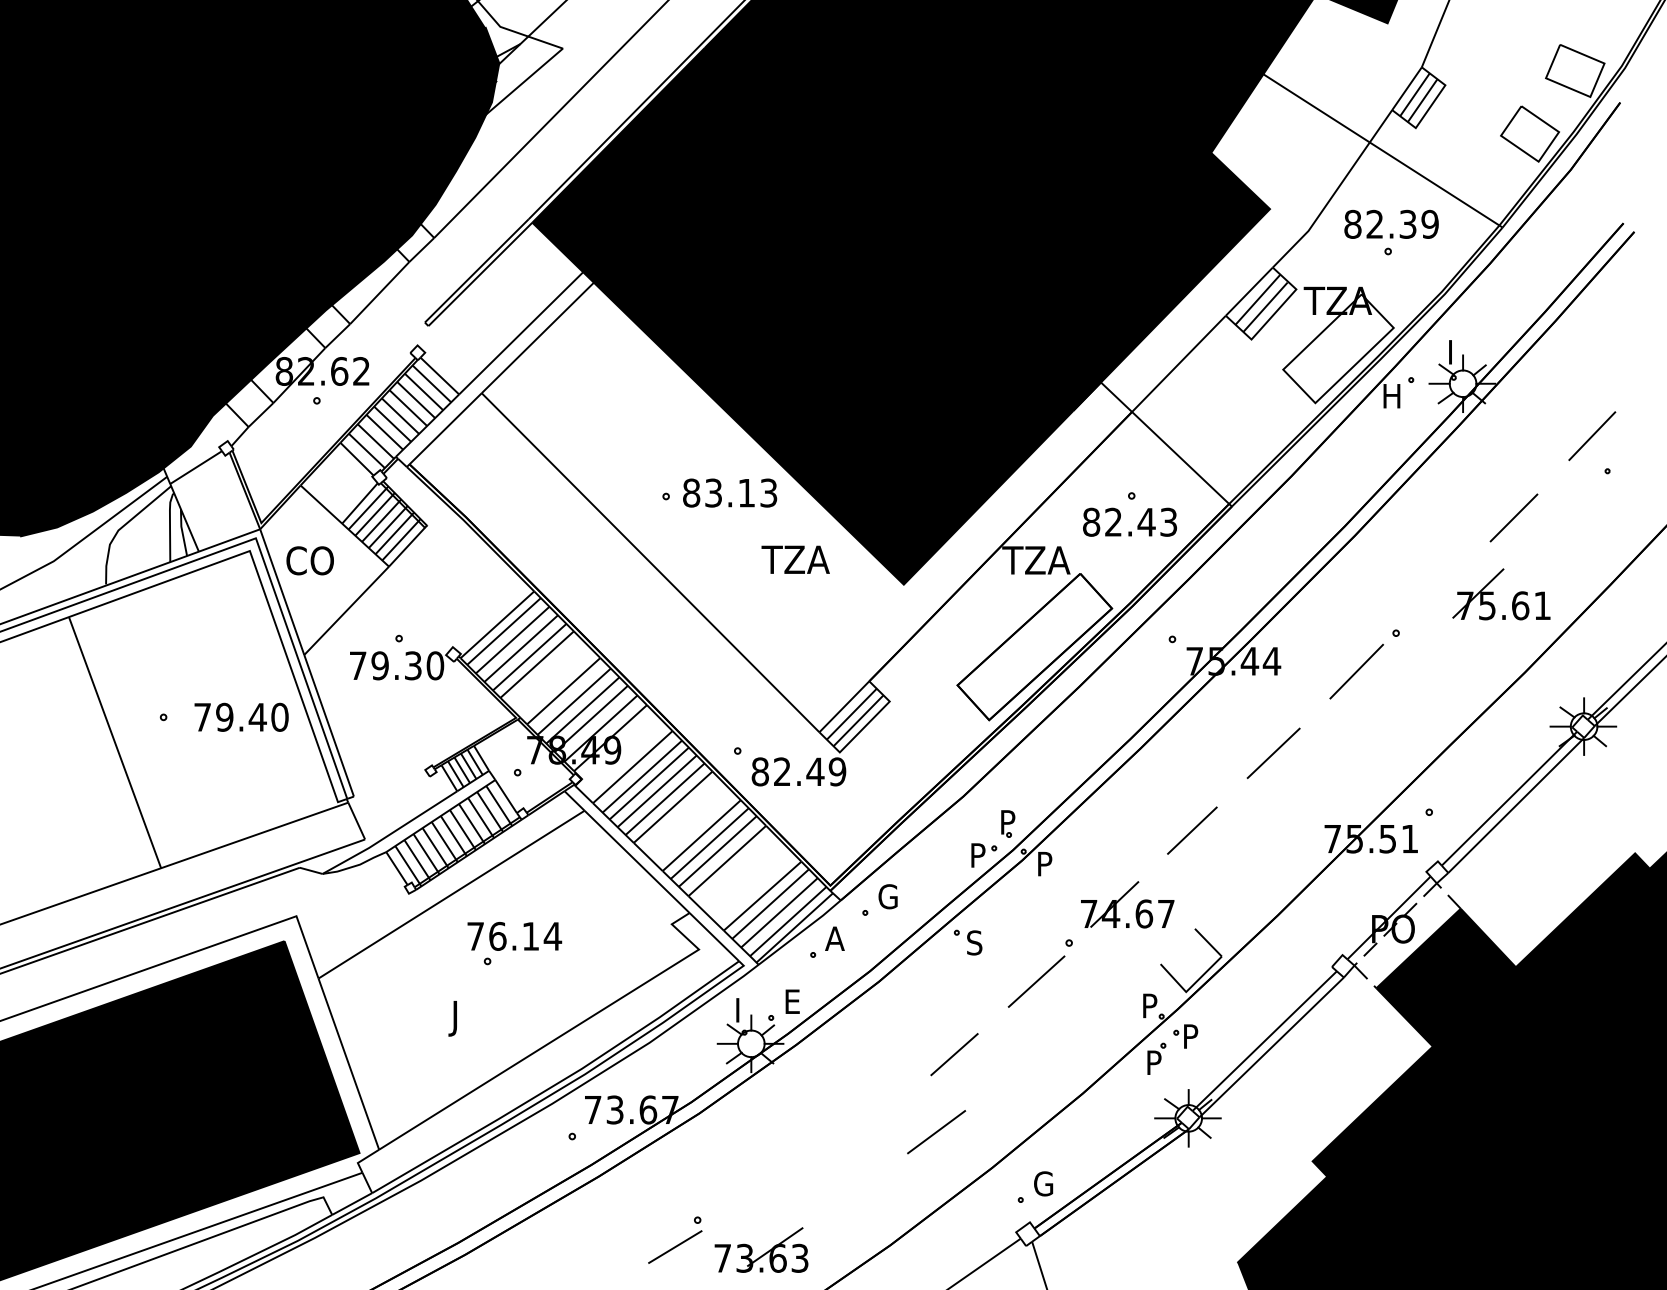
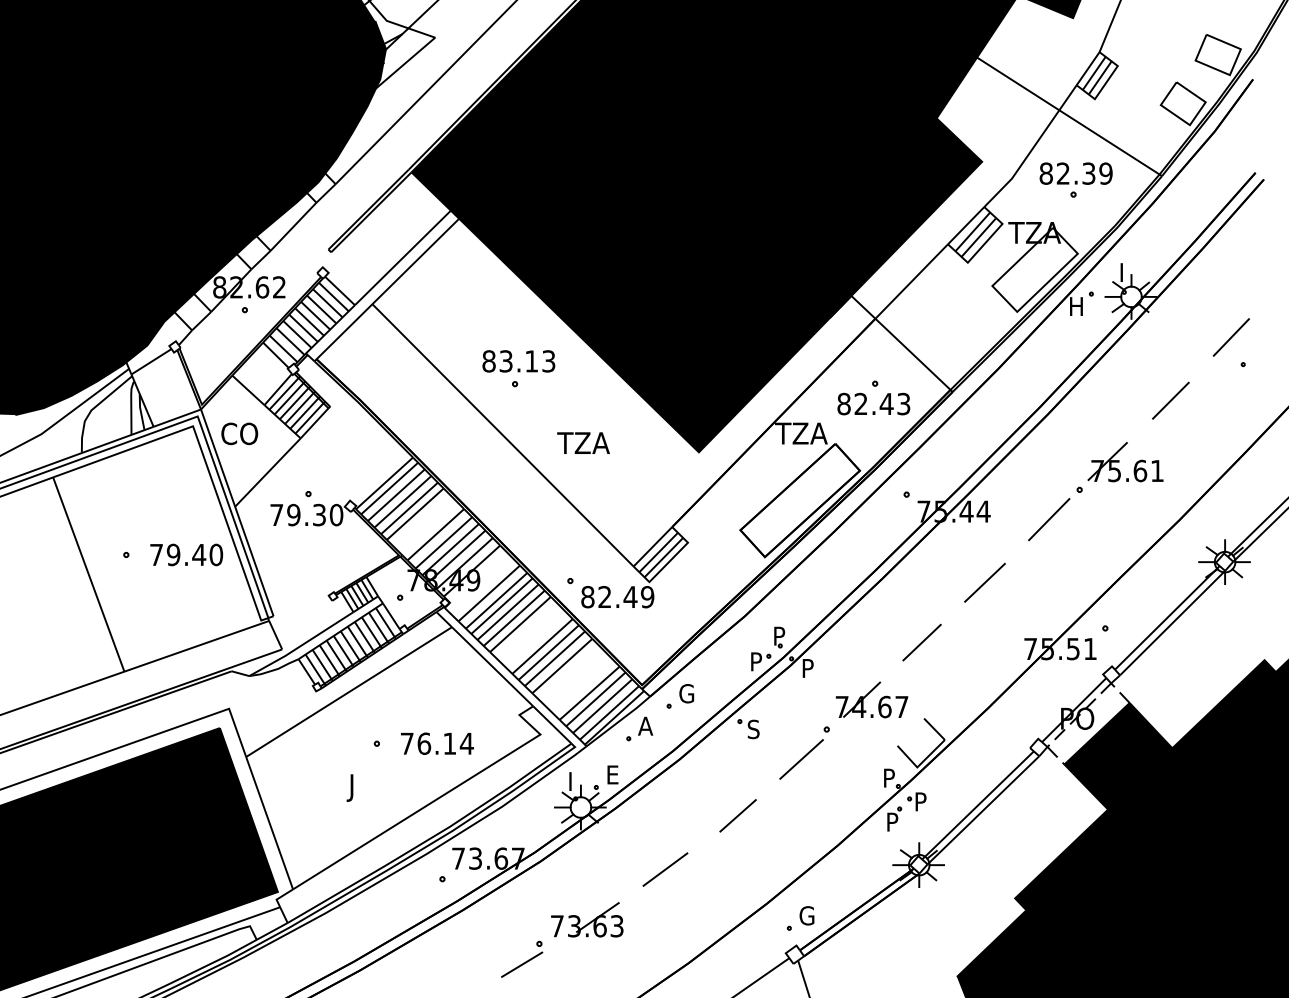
text: (730, 492) -> (519, 360), moved
text: (795, 559) -> (583, 442), moved
part: (1493, 594) -> (1119, 462), moved
text: (514, 936) -> (437, 743), moved
line: (936, 1132) -> (665, 869), moved
part: (761, 1249) -> (587, 919), moved

